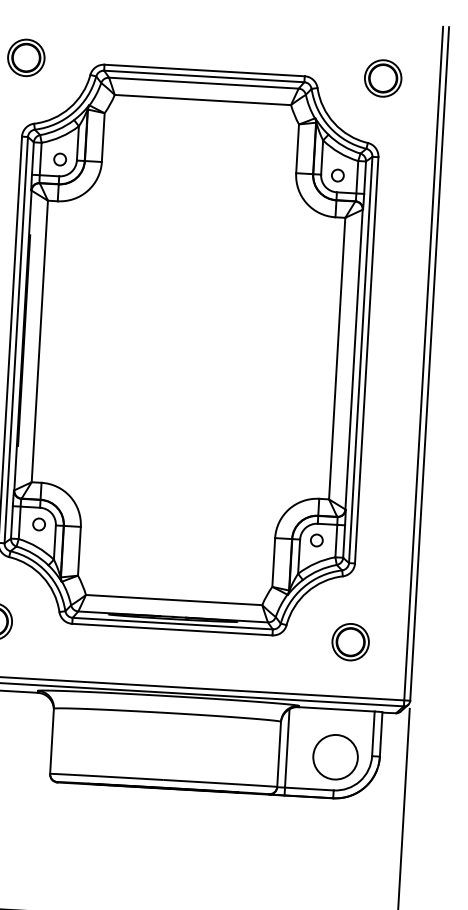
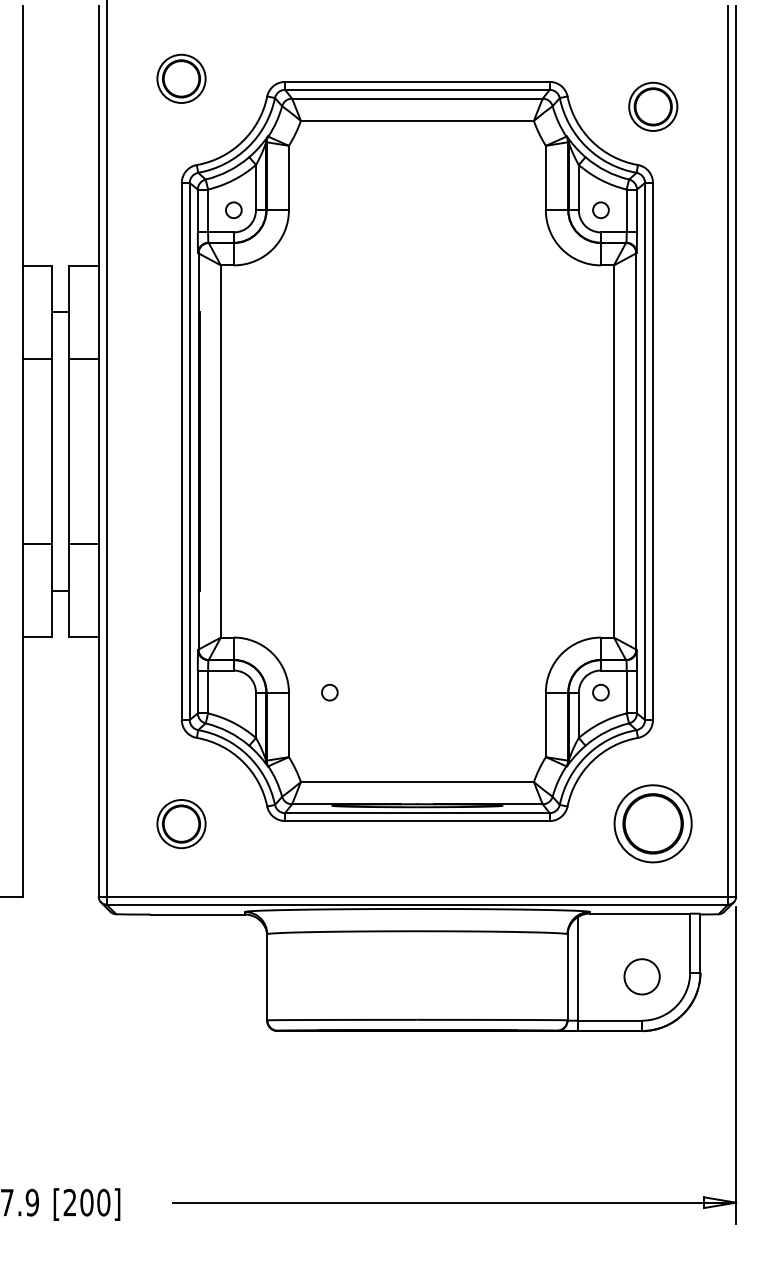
part: (383, 78) -> (653, 106), moved
circle: (38, 524) -> (329, 692), moved
part: (350, 642) -> (653, 824), size x1.6
circle: (335, 756) -> (641, 976), size x0.6

